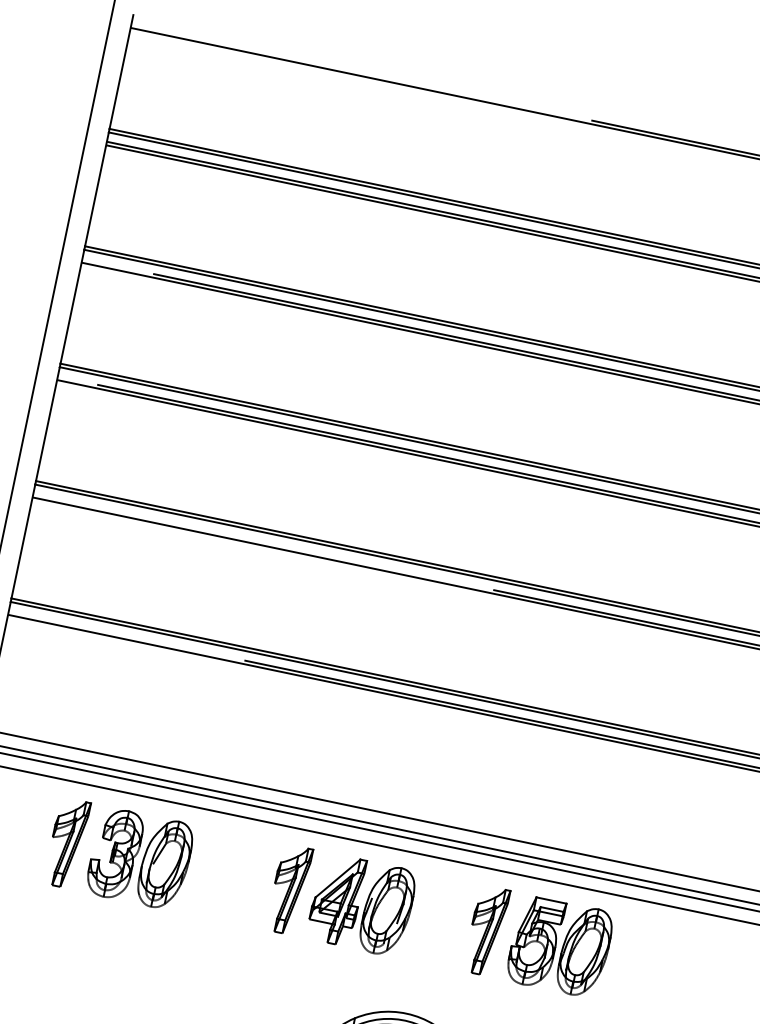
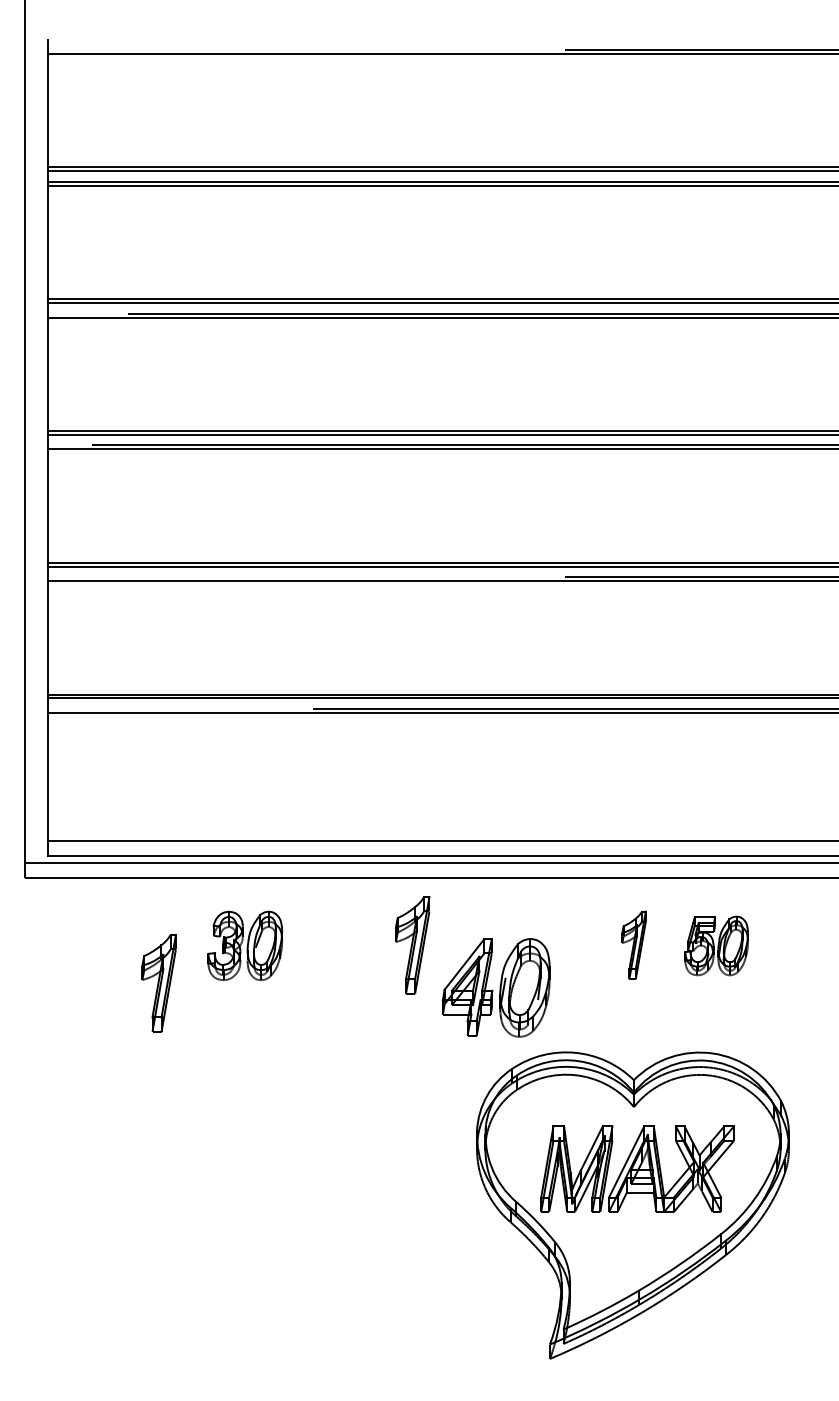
part: (66, 843) -> (158, 983), moved
part: (139, 858) -> (244, 945), size x0.7
part: (361, 904) -> (495, 987), moved
part: (486, 930) -> (633, 945), size x0.7
part: (559, 946) -> (716, 945), size x0.6

